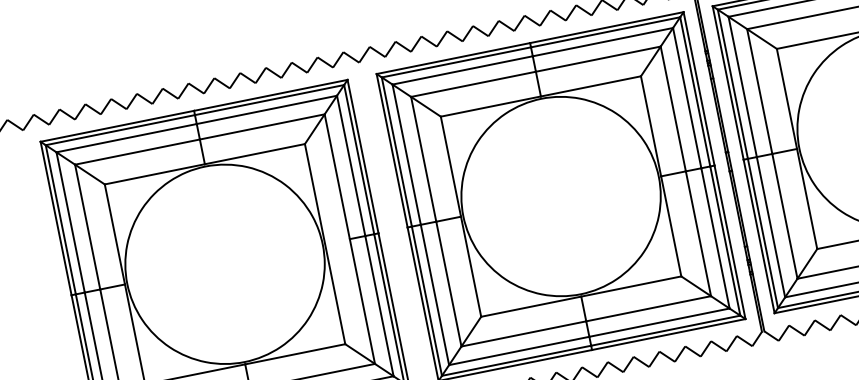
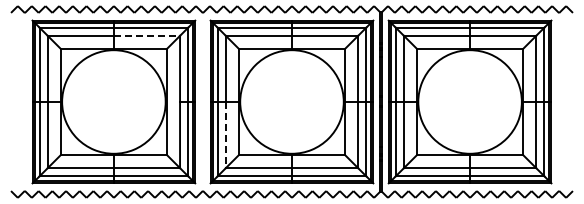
line: (263, 126) -> (147, 35), solid -> dashed
line: (448, 285) -> (225, 135), solid -> dashed

